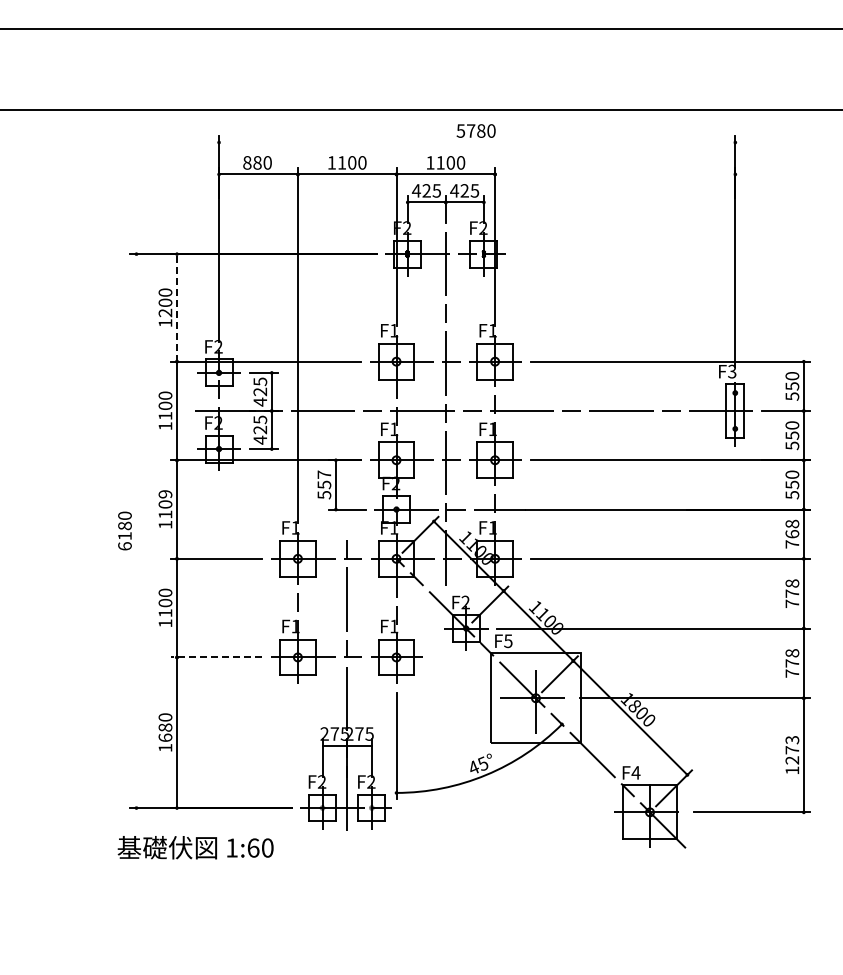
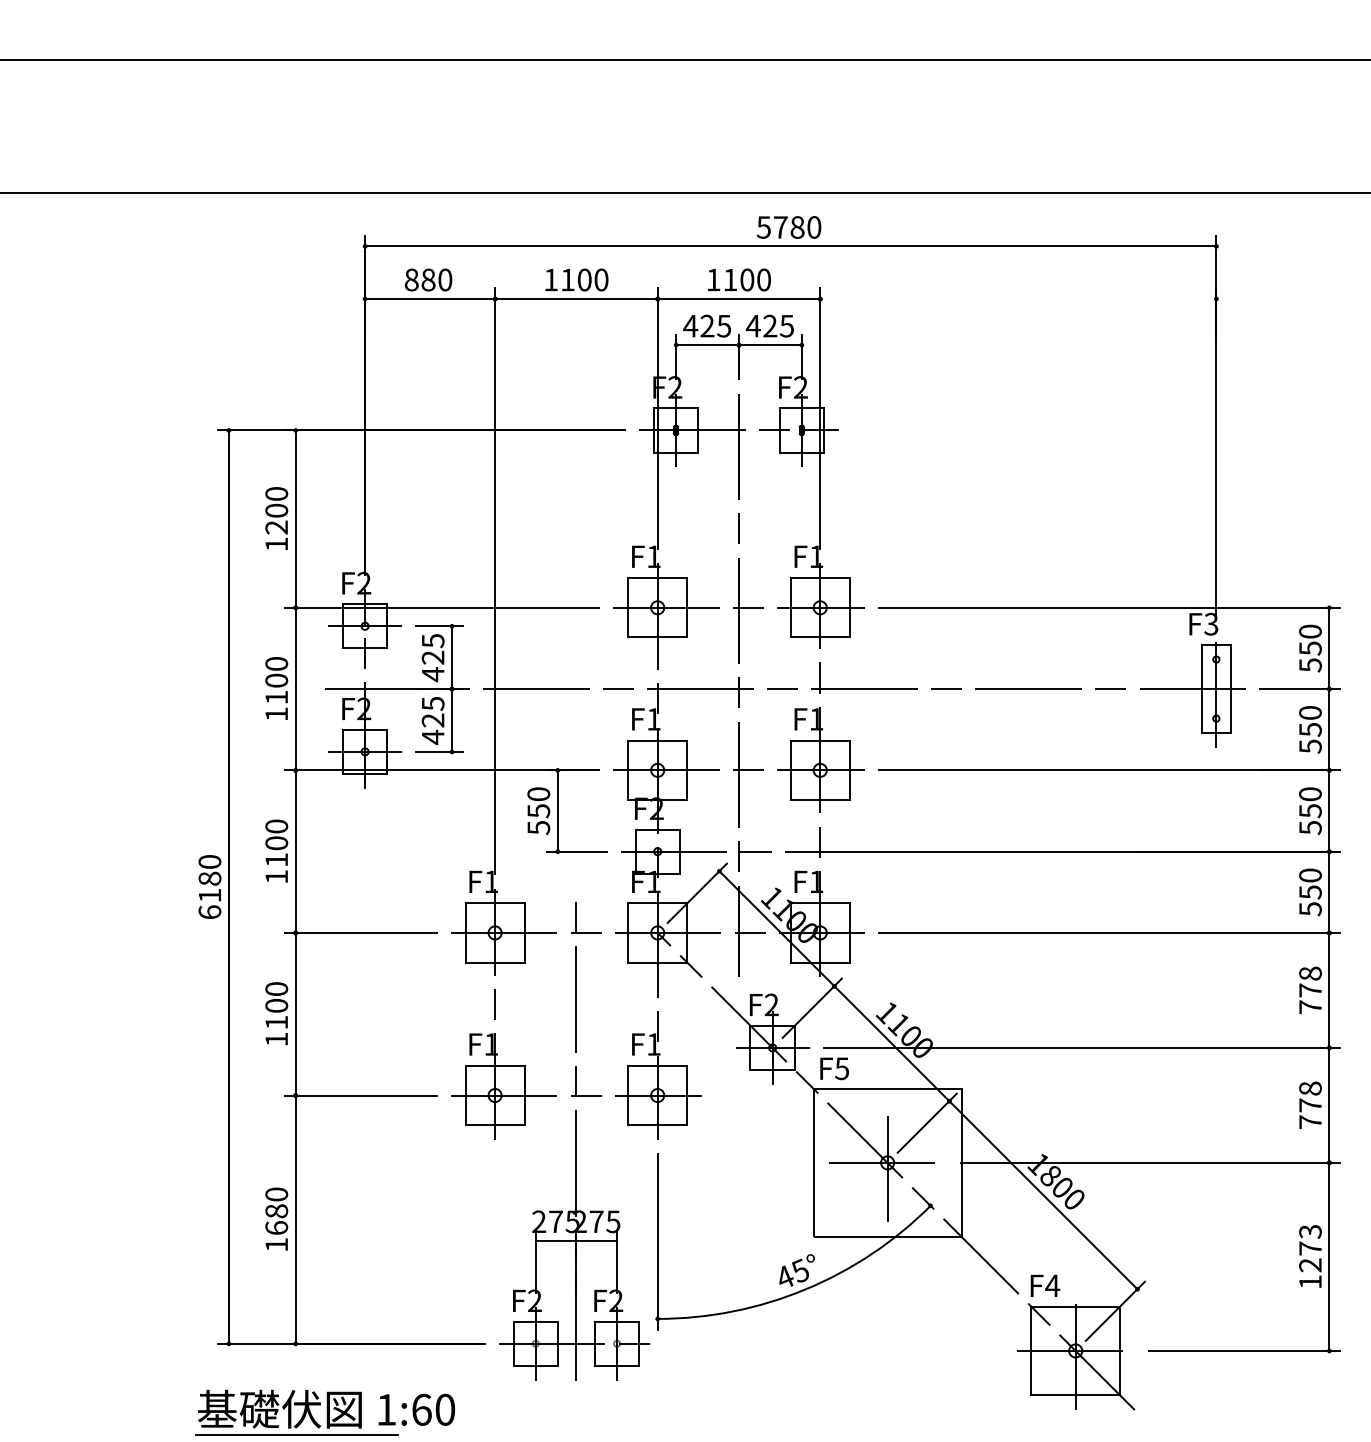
line: (477, 142) -> (791, 246), added
line: (176, 307) -> (294, 518), dashed -> solid
text: (324, 474) -> (538, 793), 557 -> 550
text: (165, 494) -> (276, 826), 1109 -> 1100
line: (136, 531) -> (228, 887), added
text: (792, 533) -> (1310, 891), 768 -> 550
line: (216, 657) -> (360, 1095), dashed -> solid
line: (177, 863) -> (296, 1435), added

